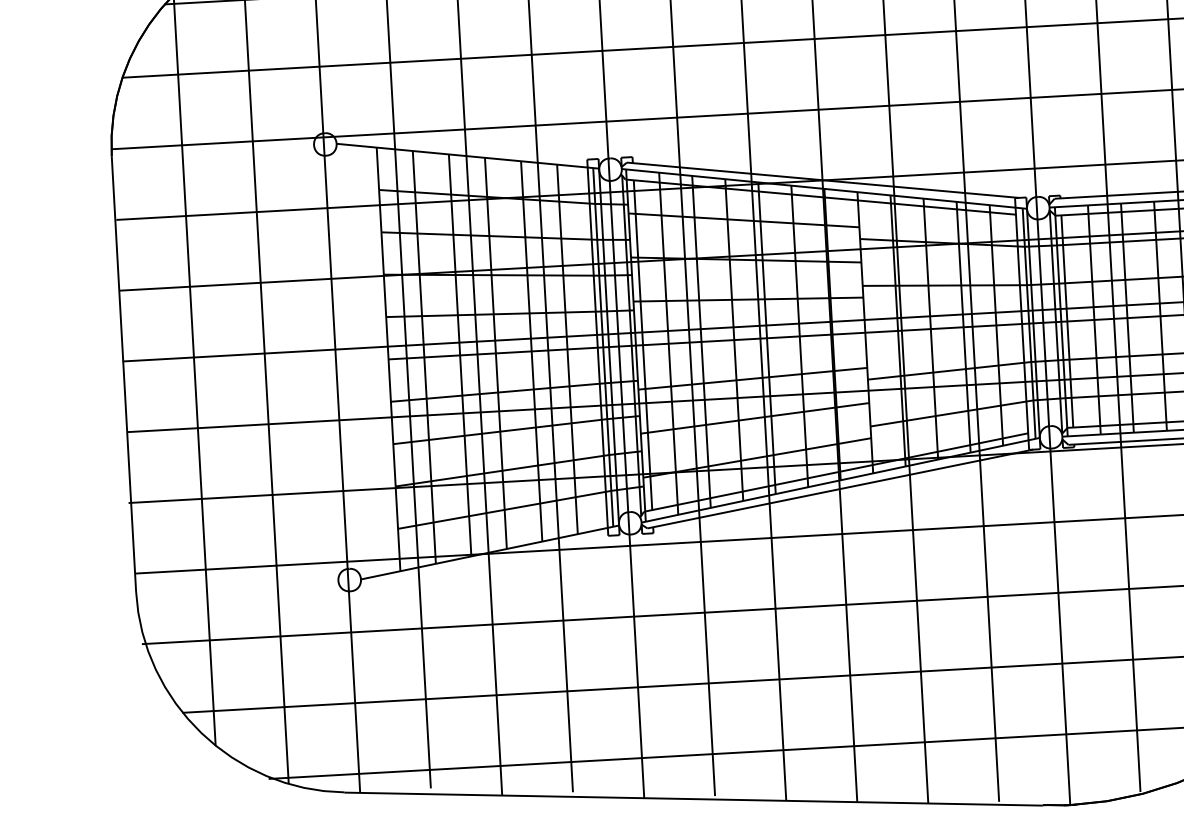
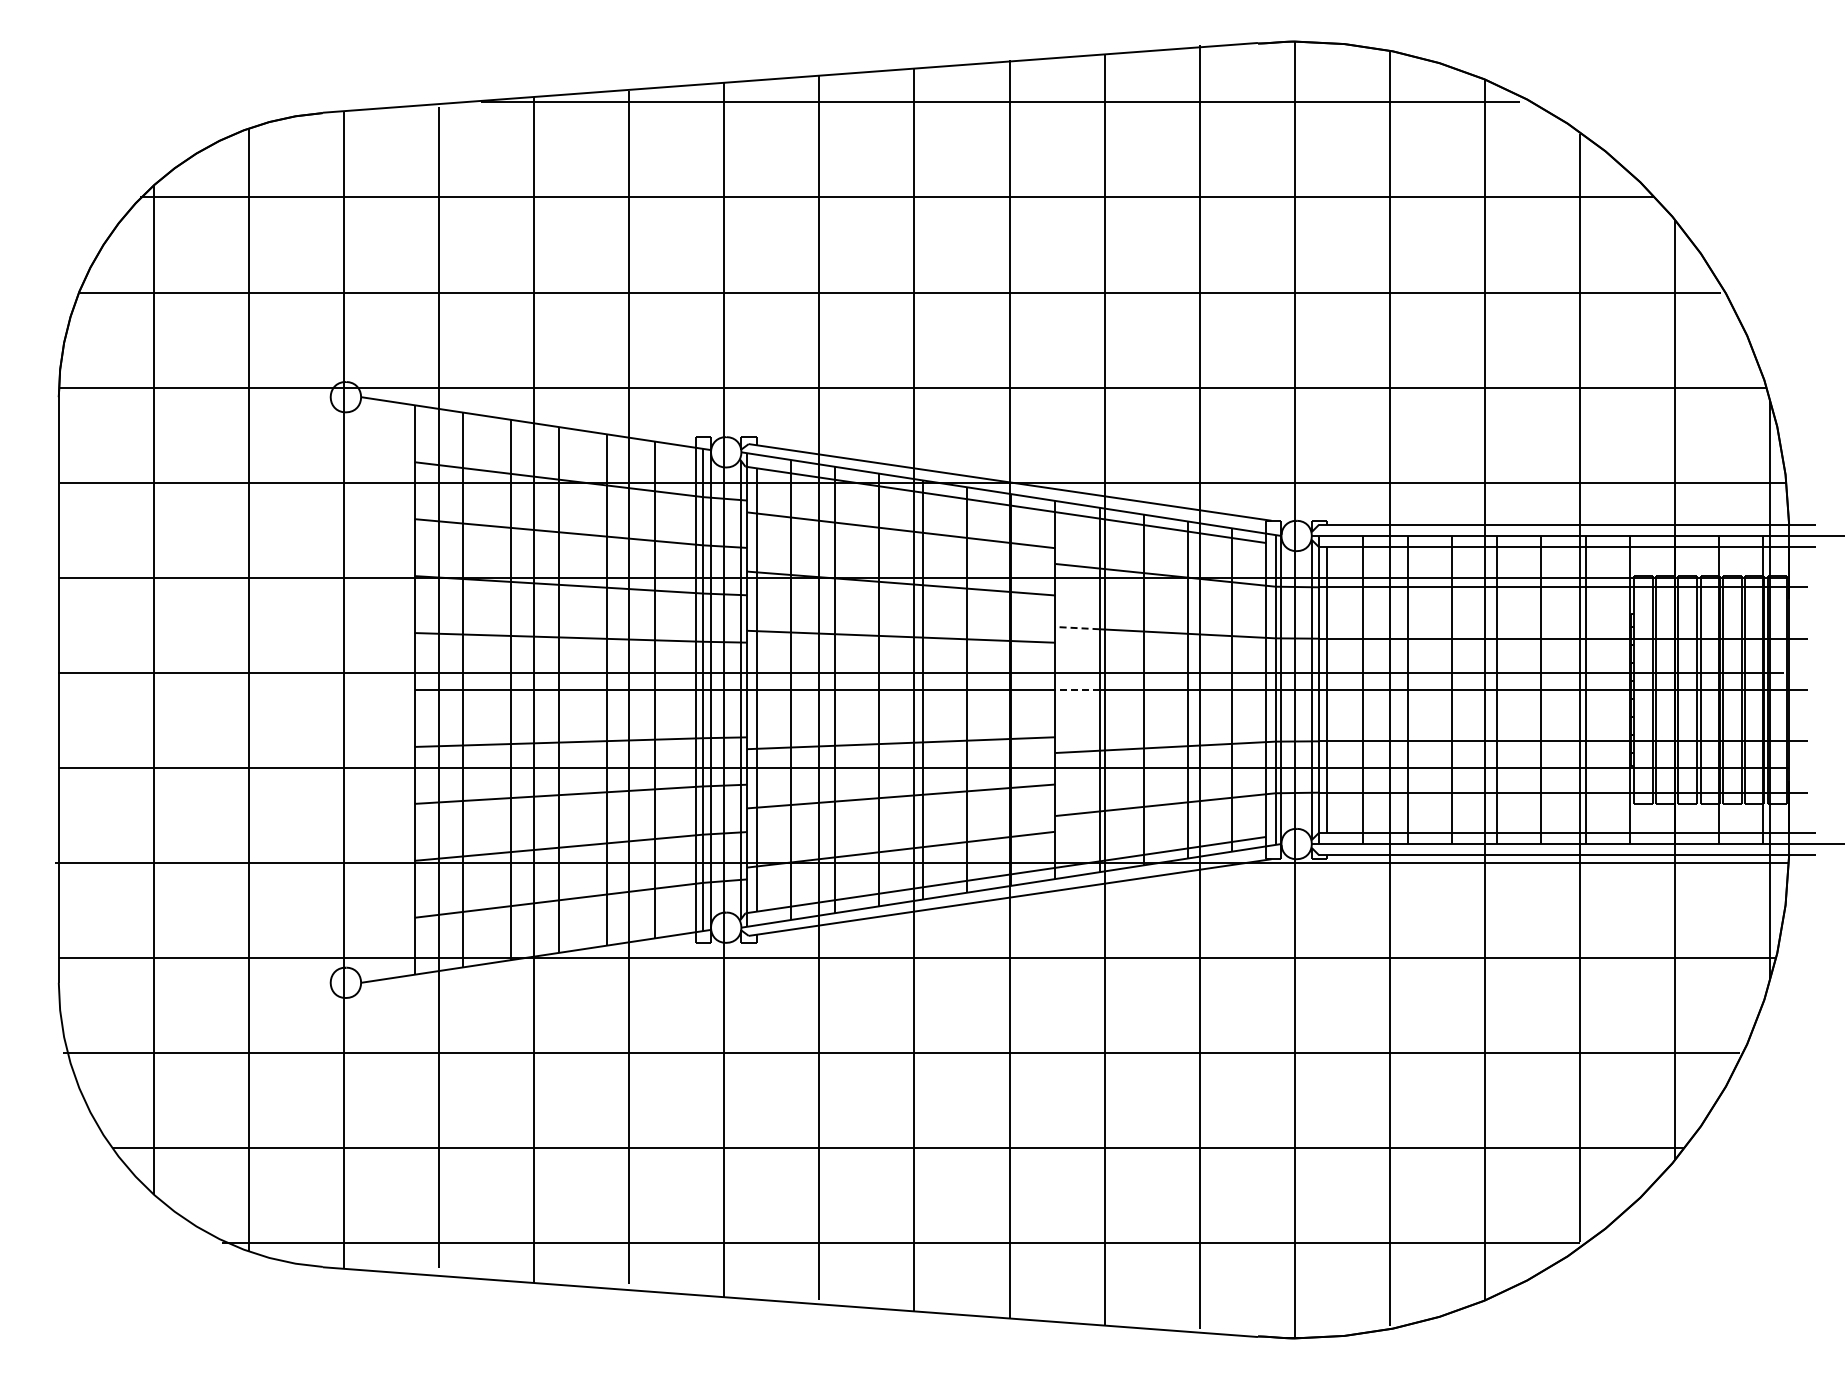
line: (879, 286) -> (1077, 628), solid -> dashed
line: (881, 332) -> (1077, 690), solid -> dashed

